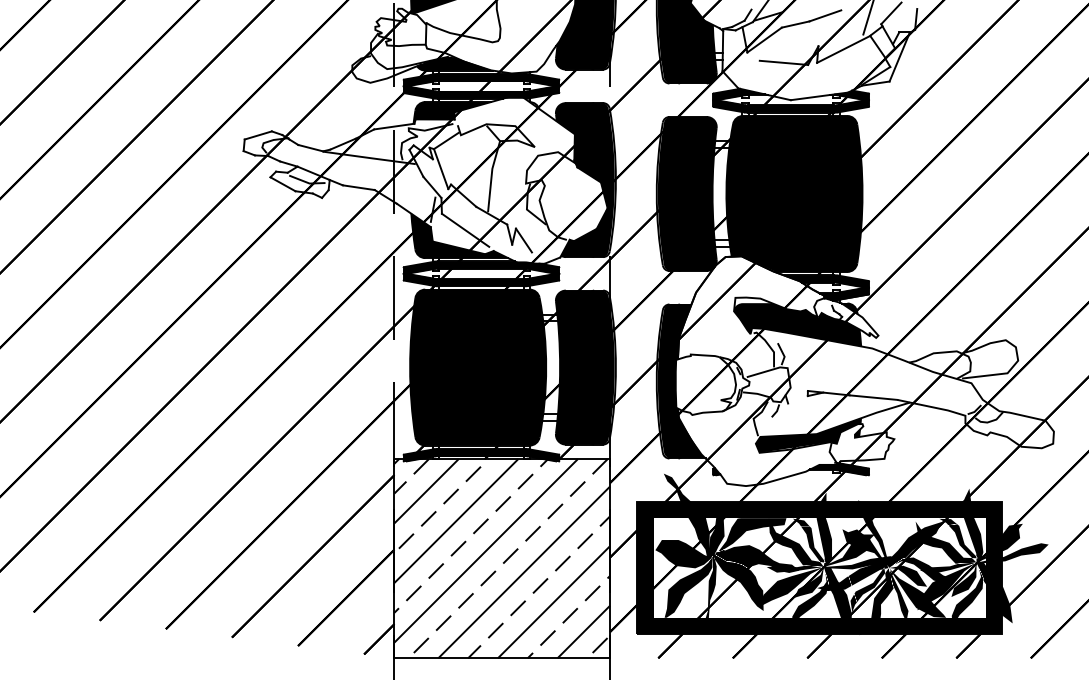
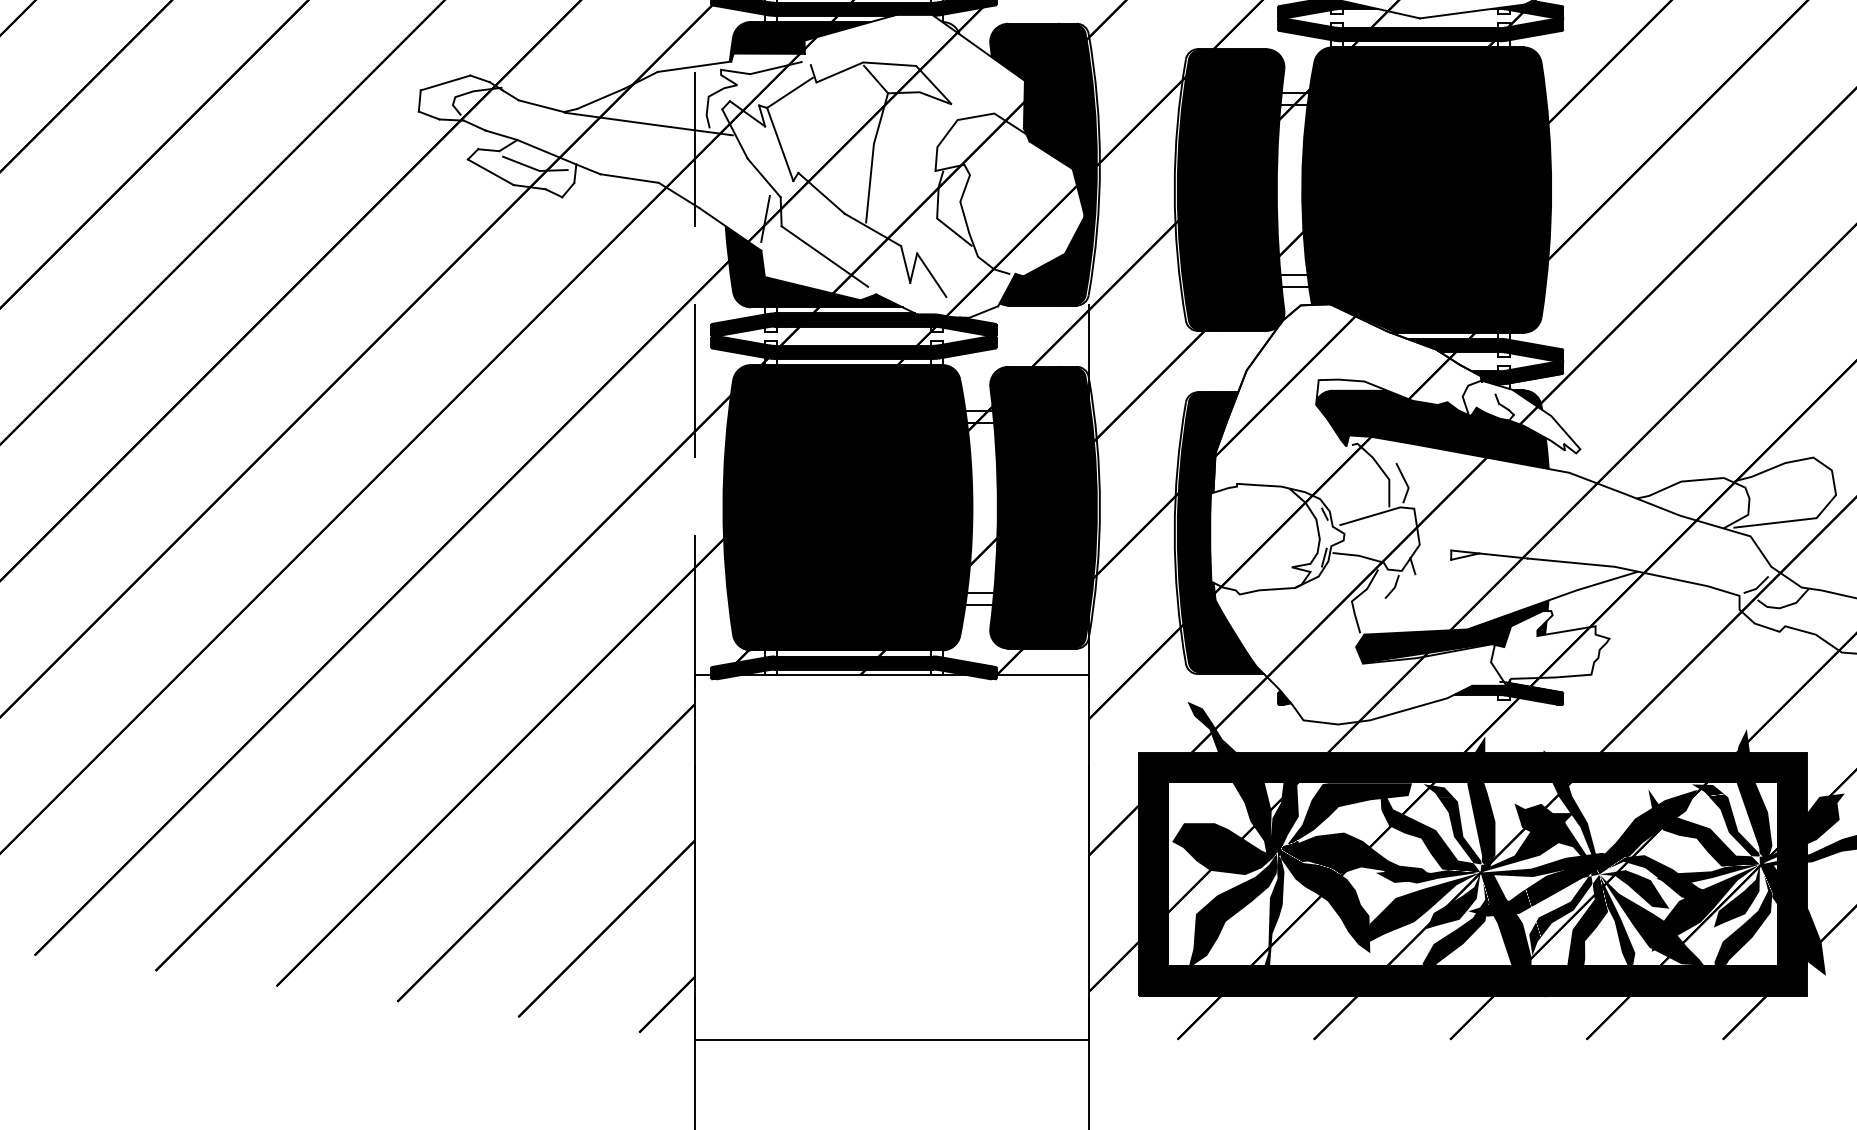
hatch: (502, 558) -> (892, 857), removed

